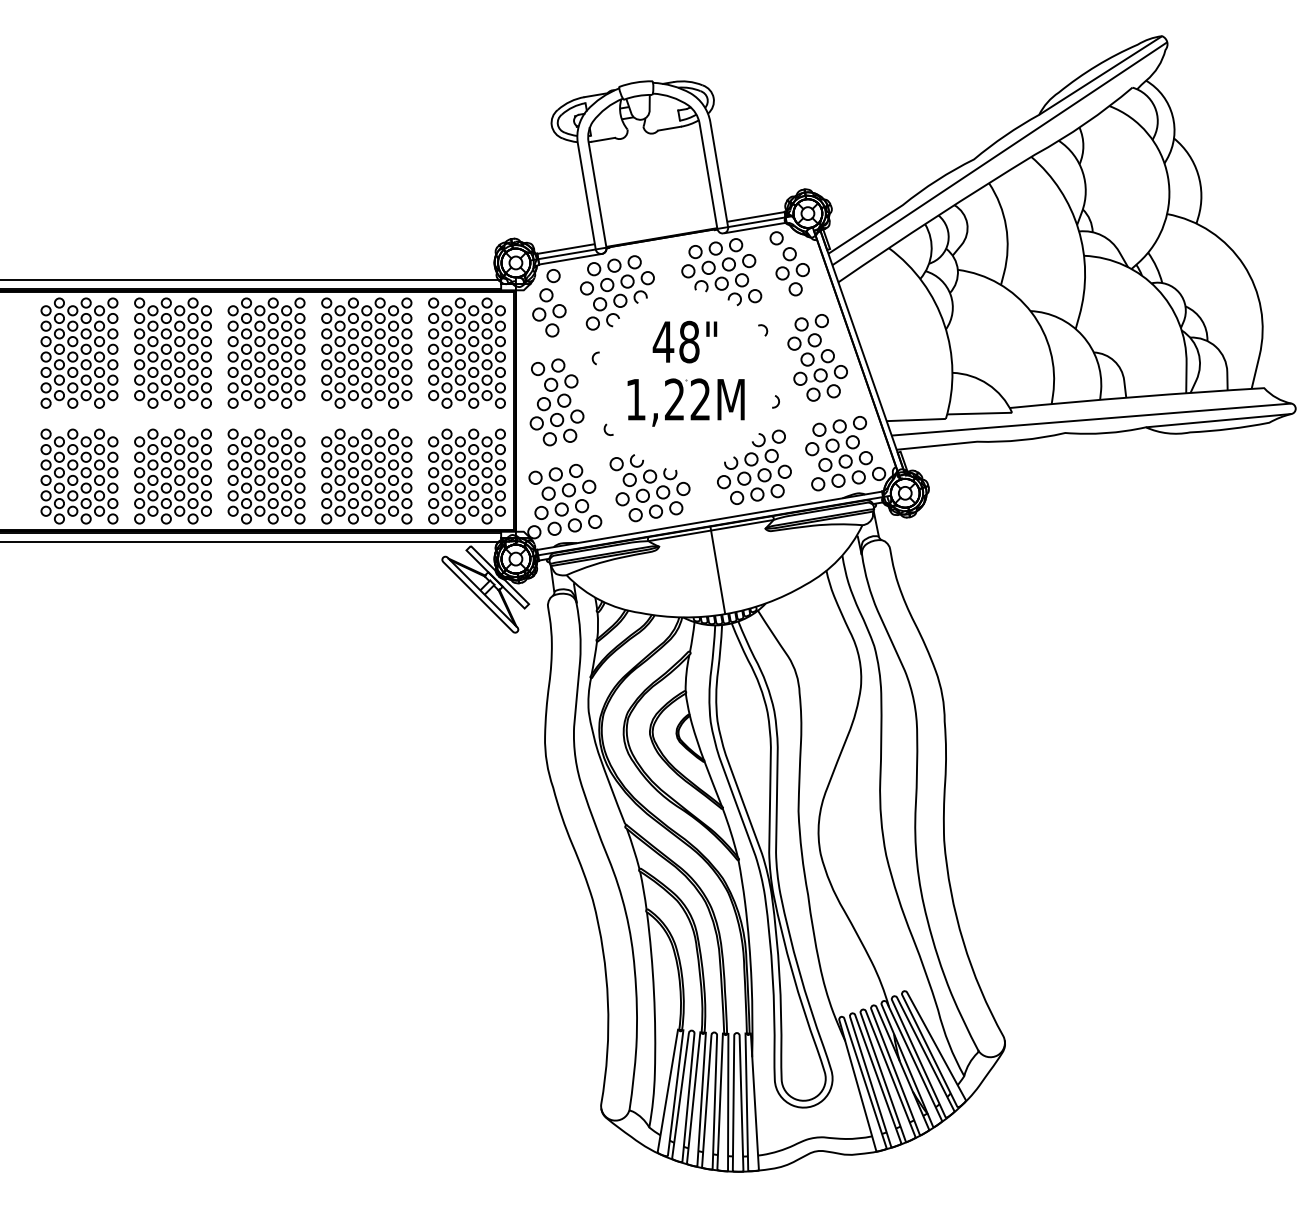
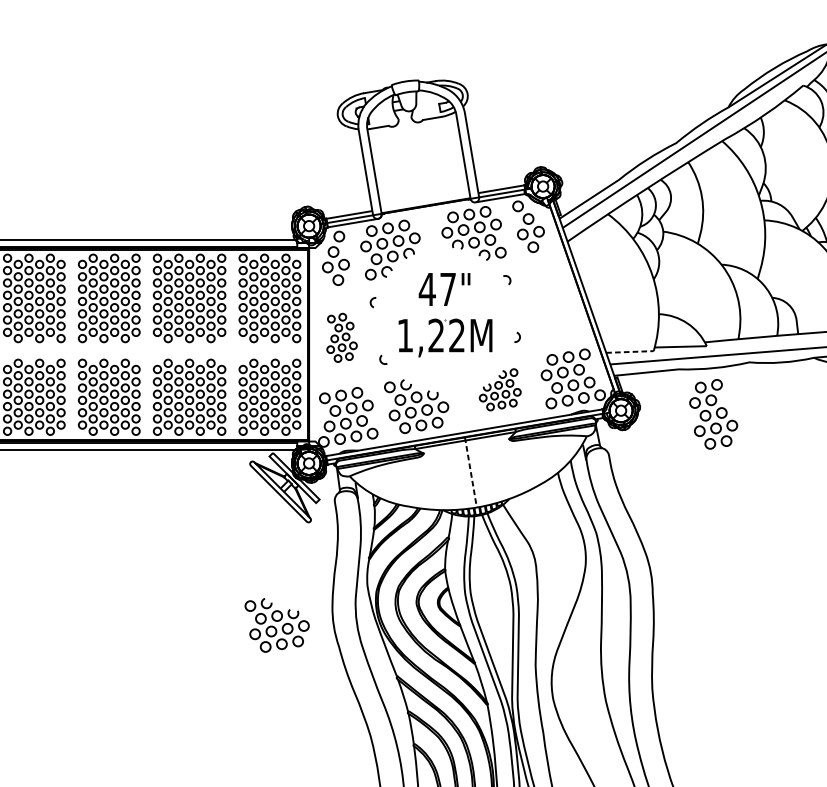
text: (689, 341) -> (448, 289), 48" -> 47"
part: (817, 357) -> (713, 414), moved
part: (556, 402) -> (341, 337), size x0.7
line: (916, 420) -> (630, 352), solid -> dashed
part: (754, 466) -> (500, 389), size x0.7
line: (717, 570) -> (470, 472), solid -> dashed
part: (475, 761) -> (276, 625), added

